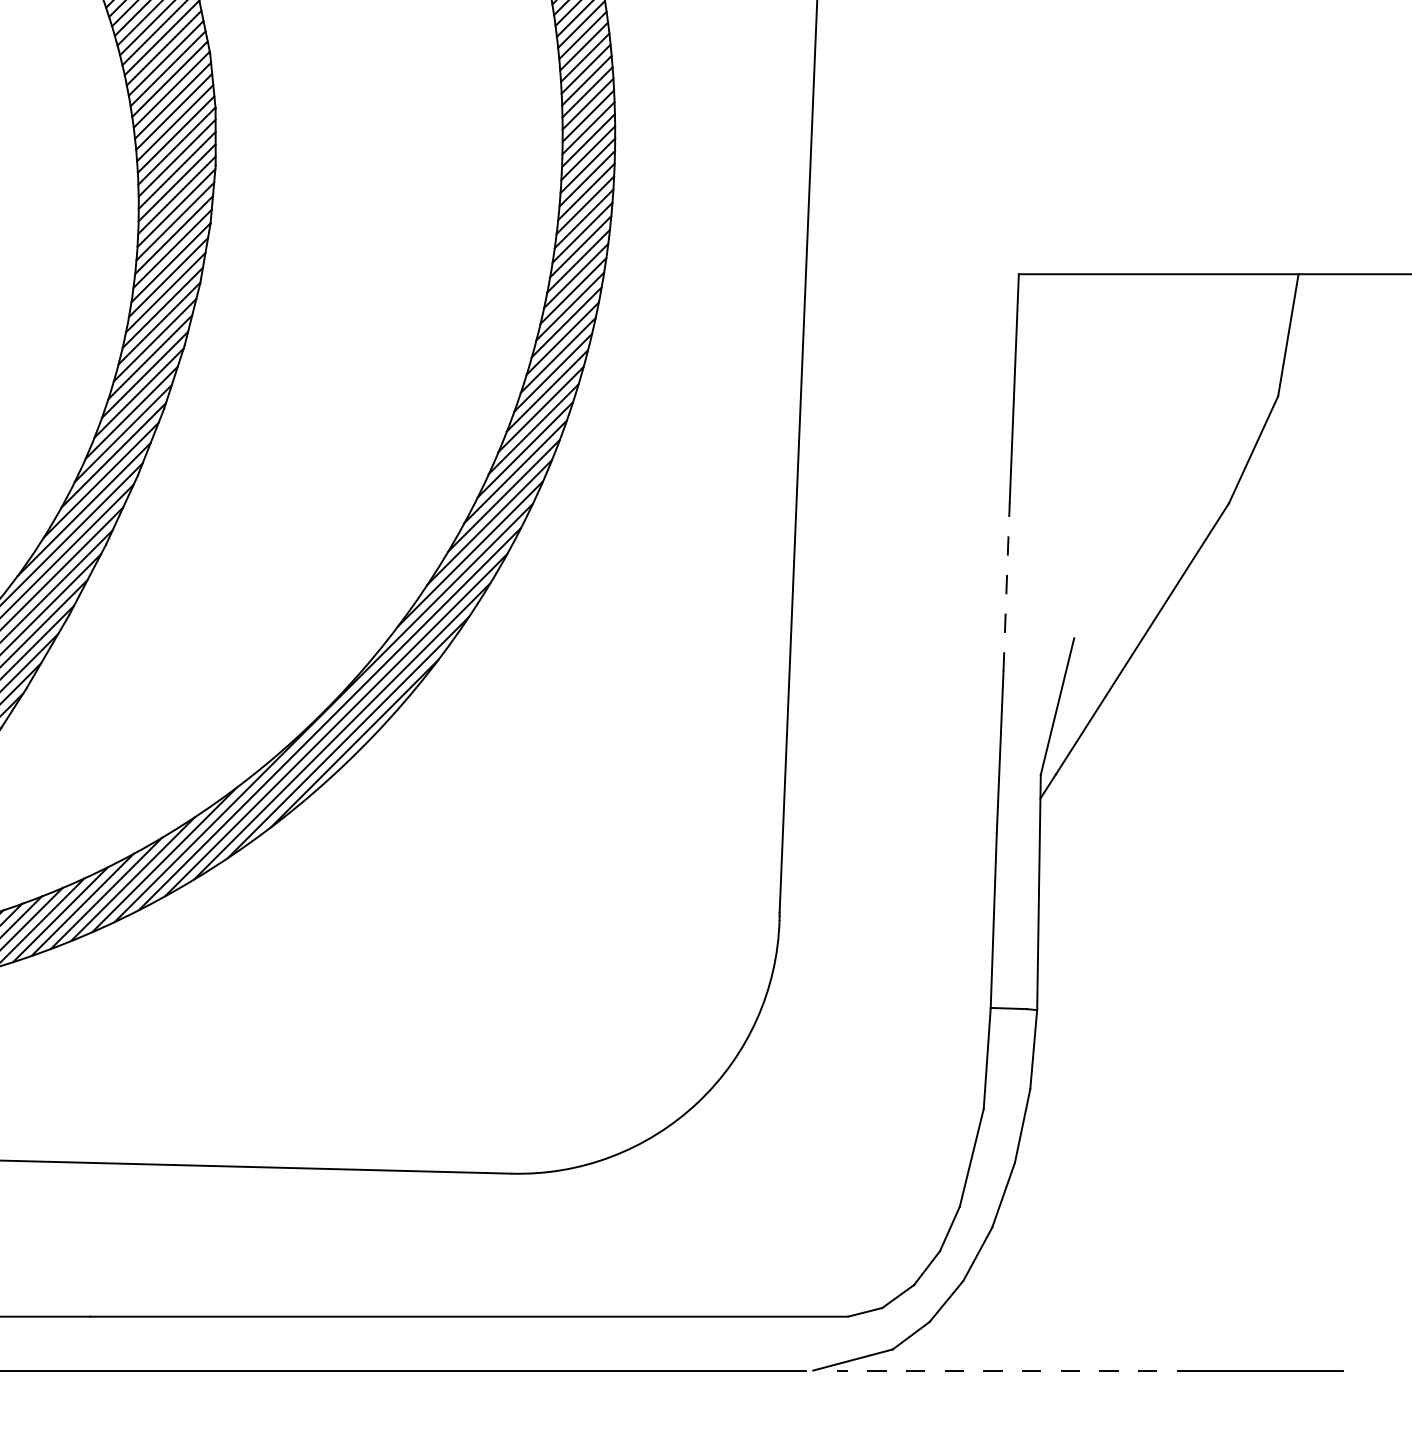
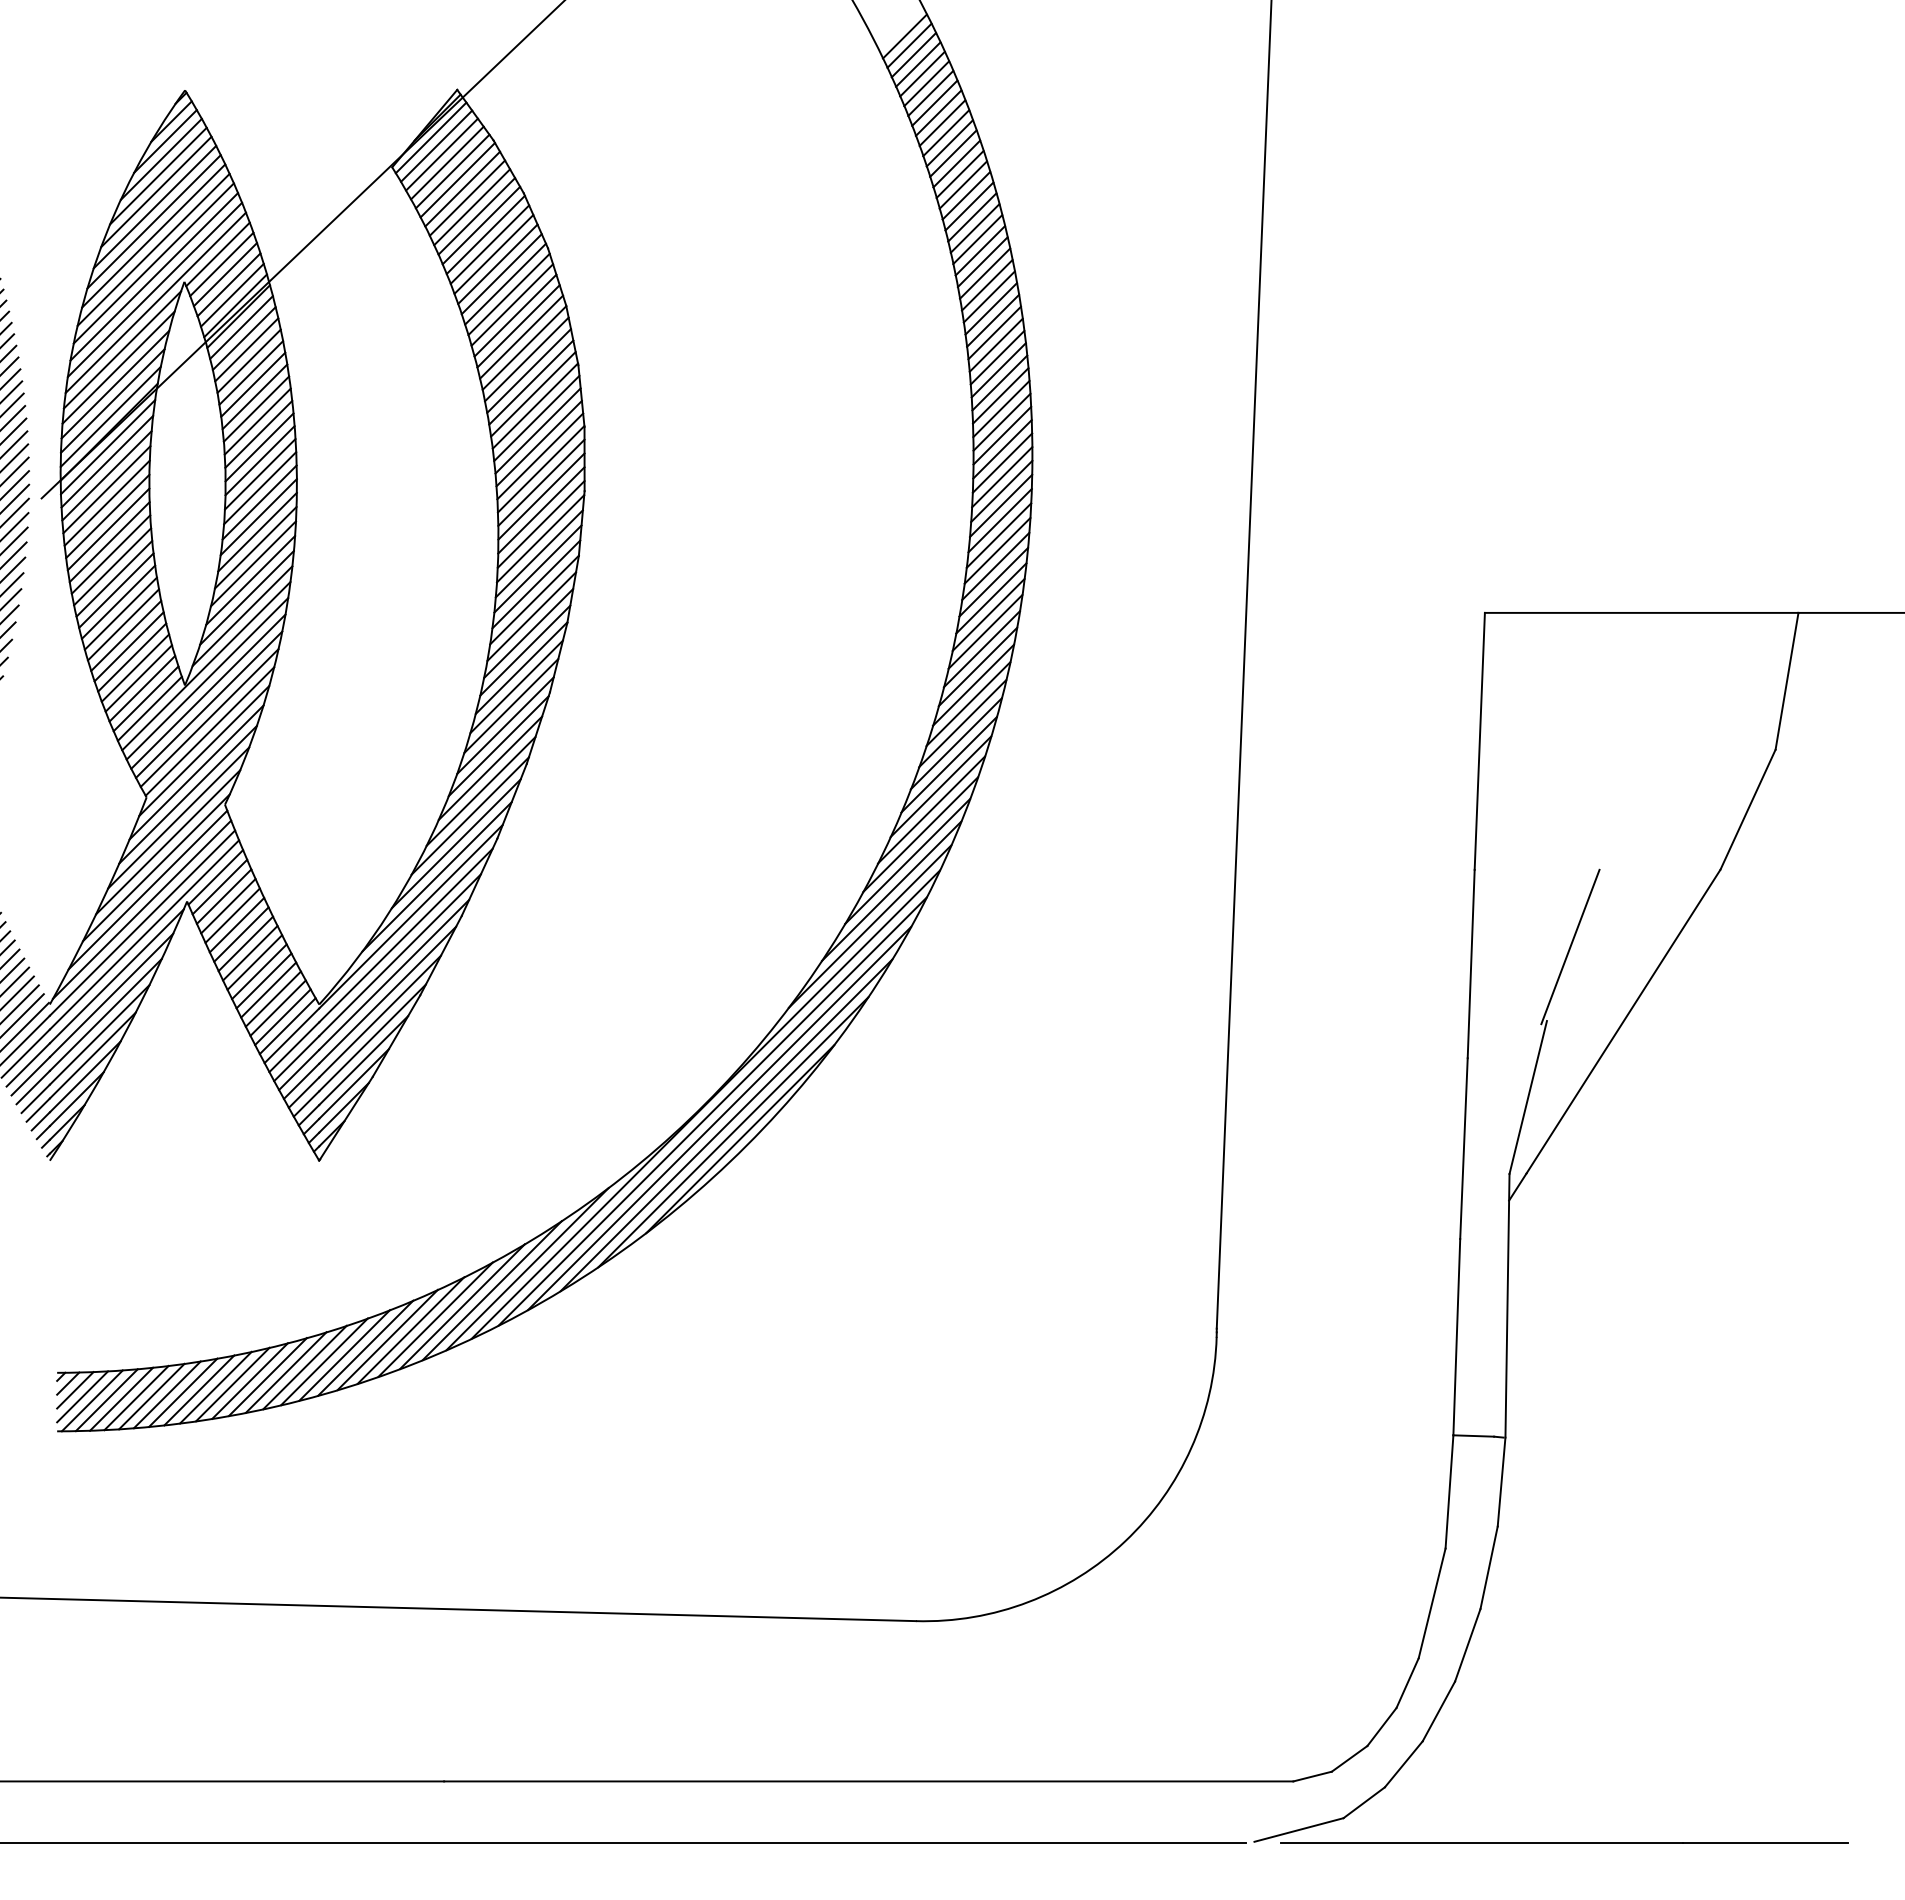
line: (1095, 571) -> (1570, 946), added
line: (1006, 587) -> (1471, 963), dashed -> solid
line: (1016, 1371) -> (1482, 1842), dashed -> solid

